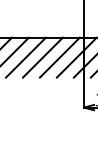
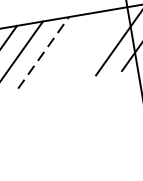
line: (26, 57) -> (44, 52), solid -> dashed
line: (42, 57) -> (68, 48), removed
line: (59, 57) -> (94, 44), removed

